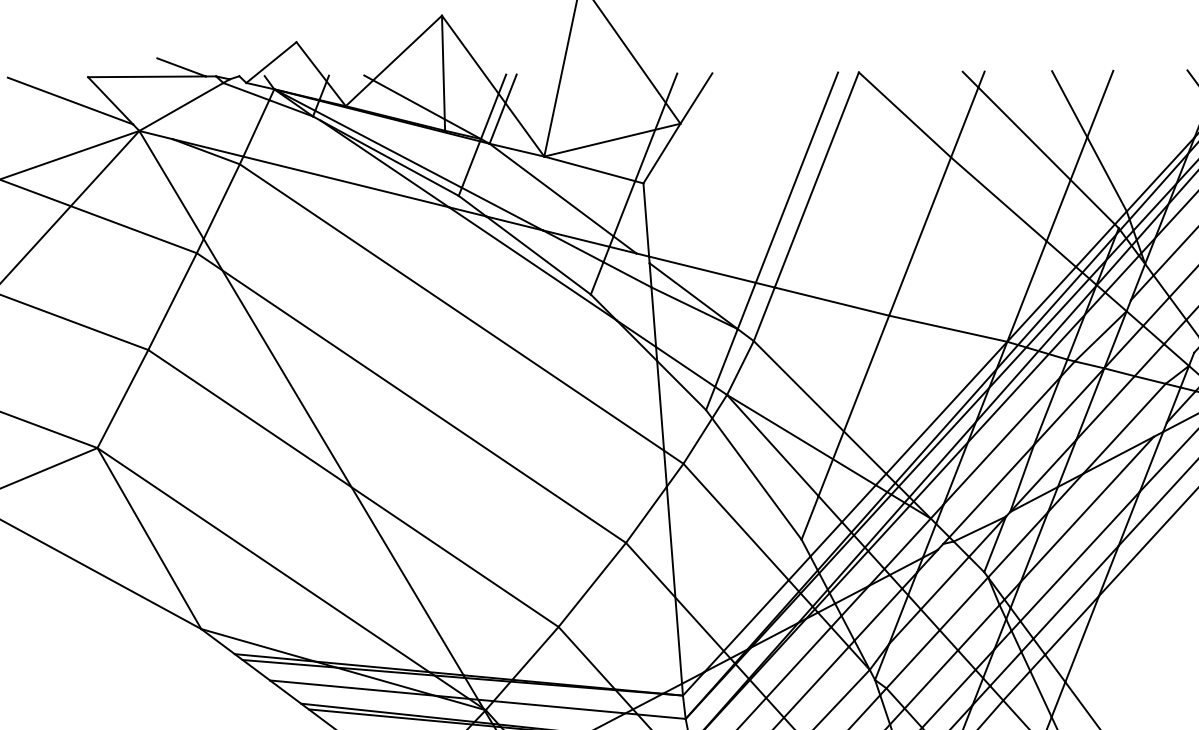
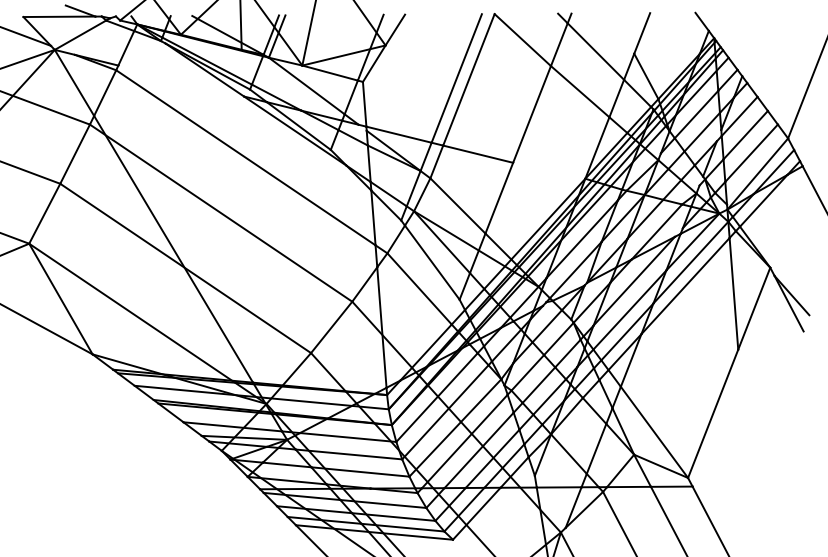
line: (1069, 104) -> (623, 33), removed
line: (346, 181) -> (181, 80), removed
line: (948, 328) -> (549, 170), removed

